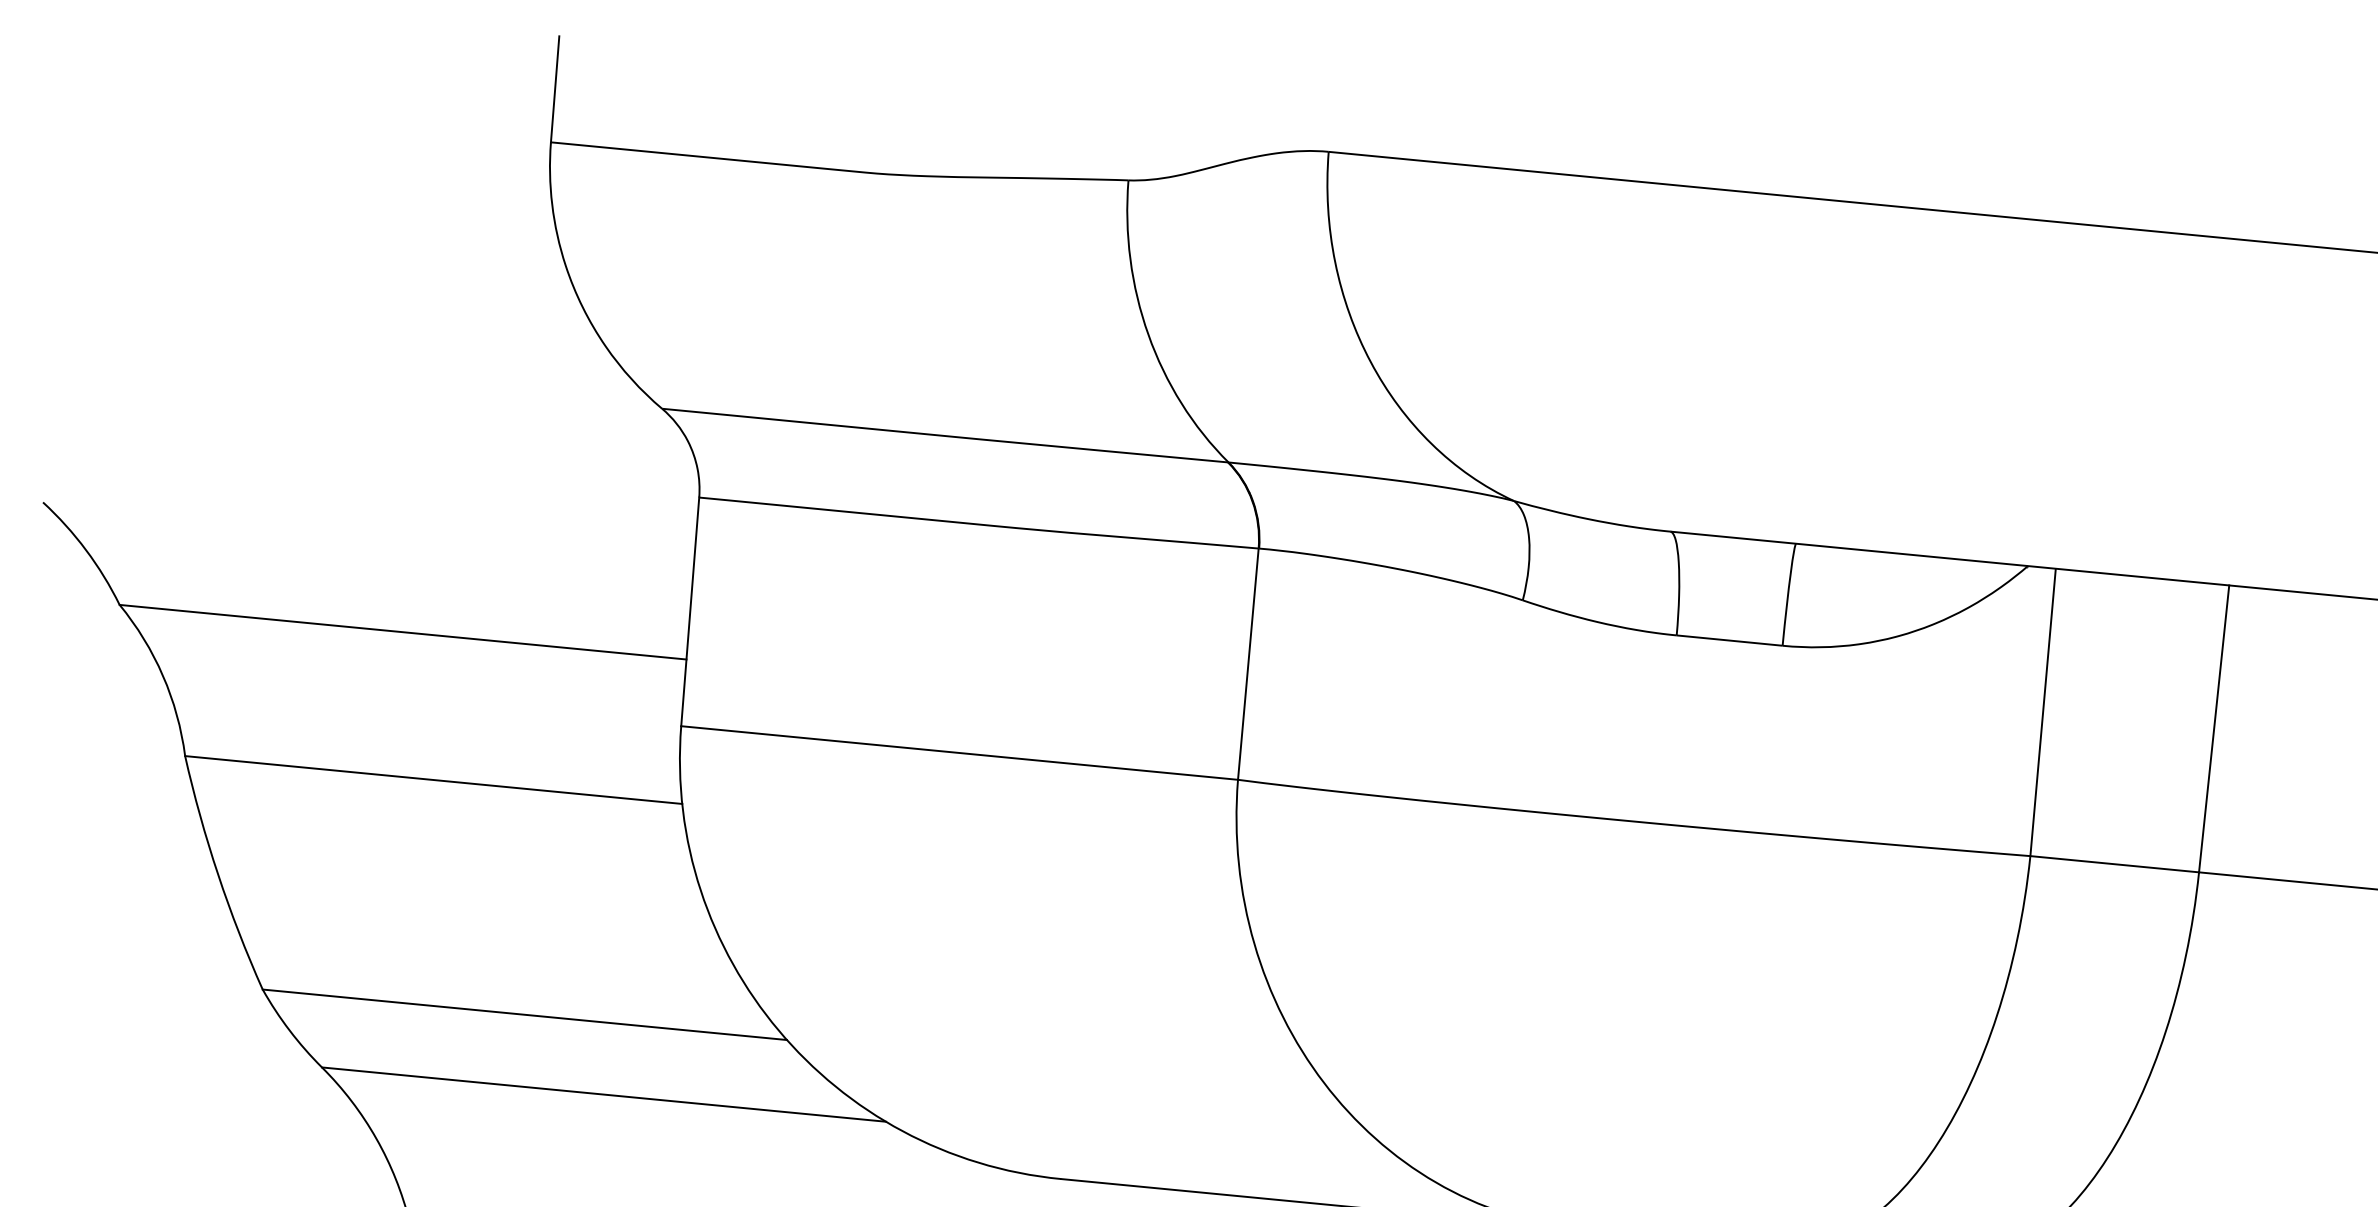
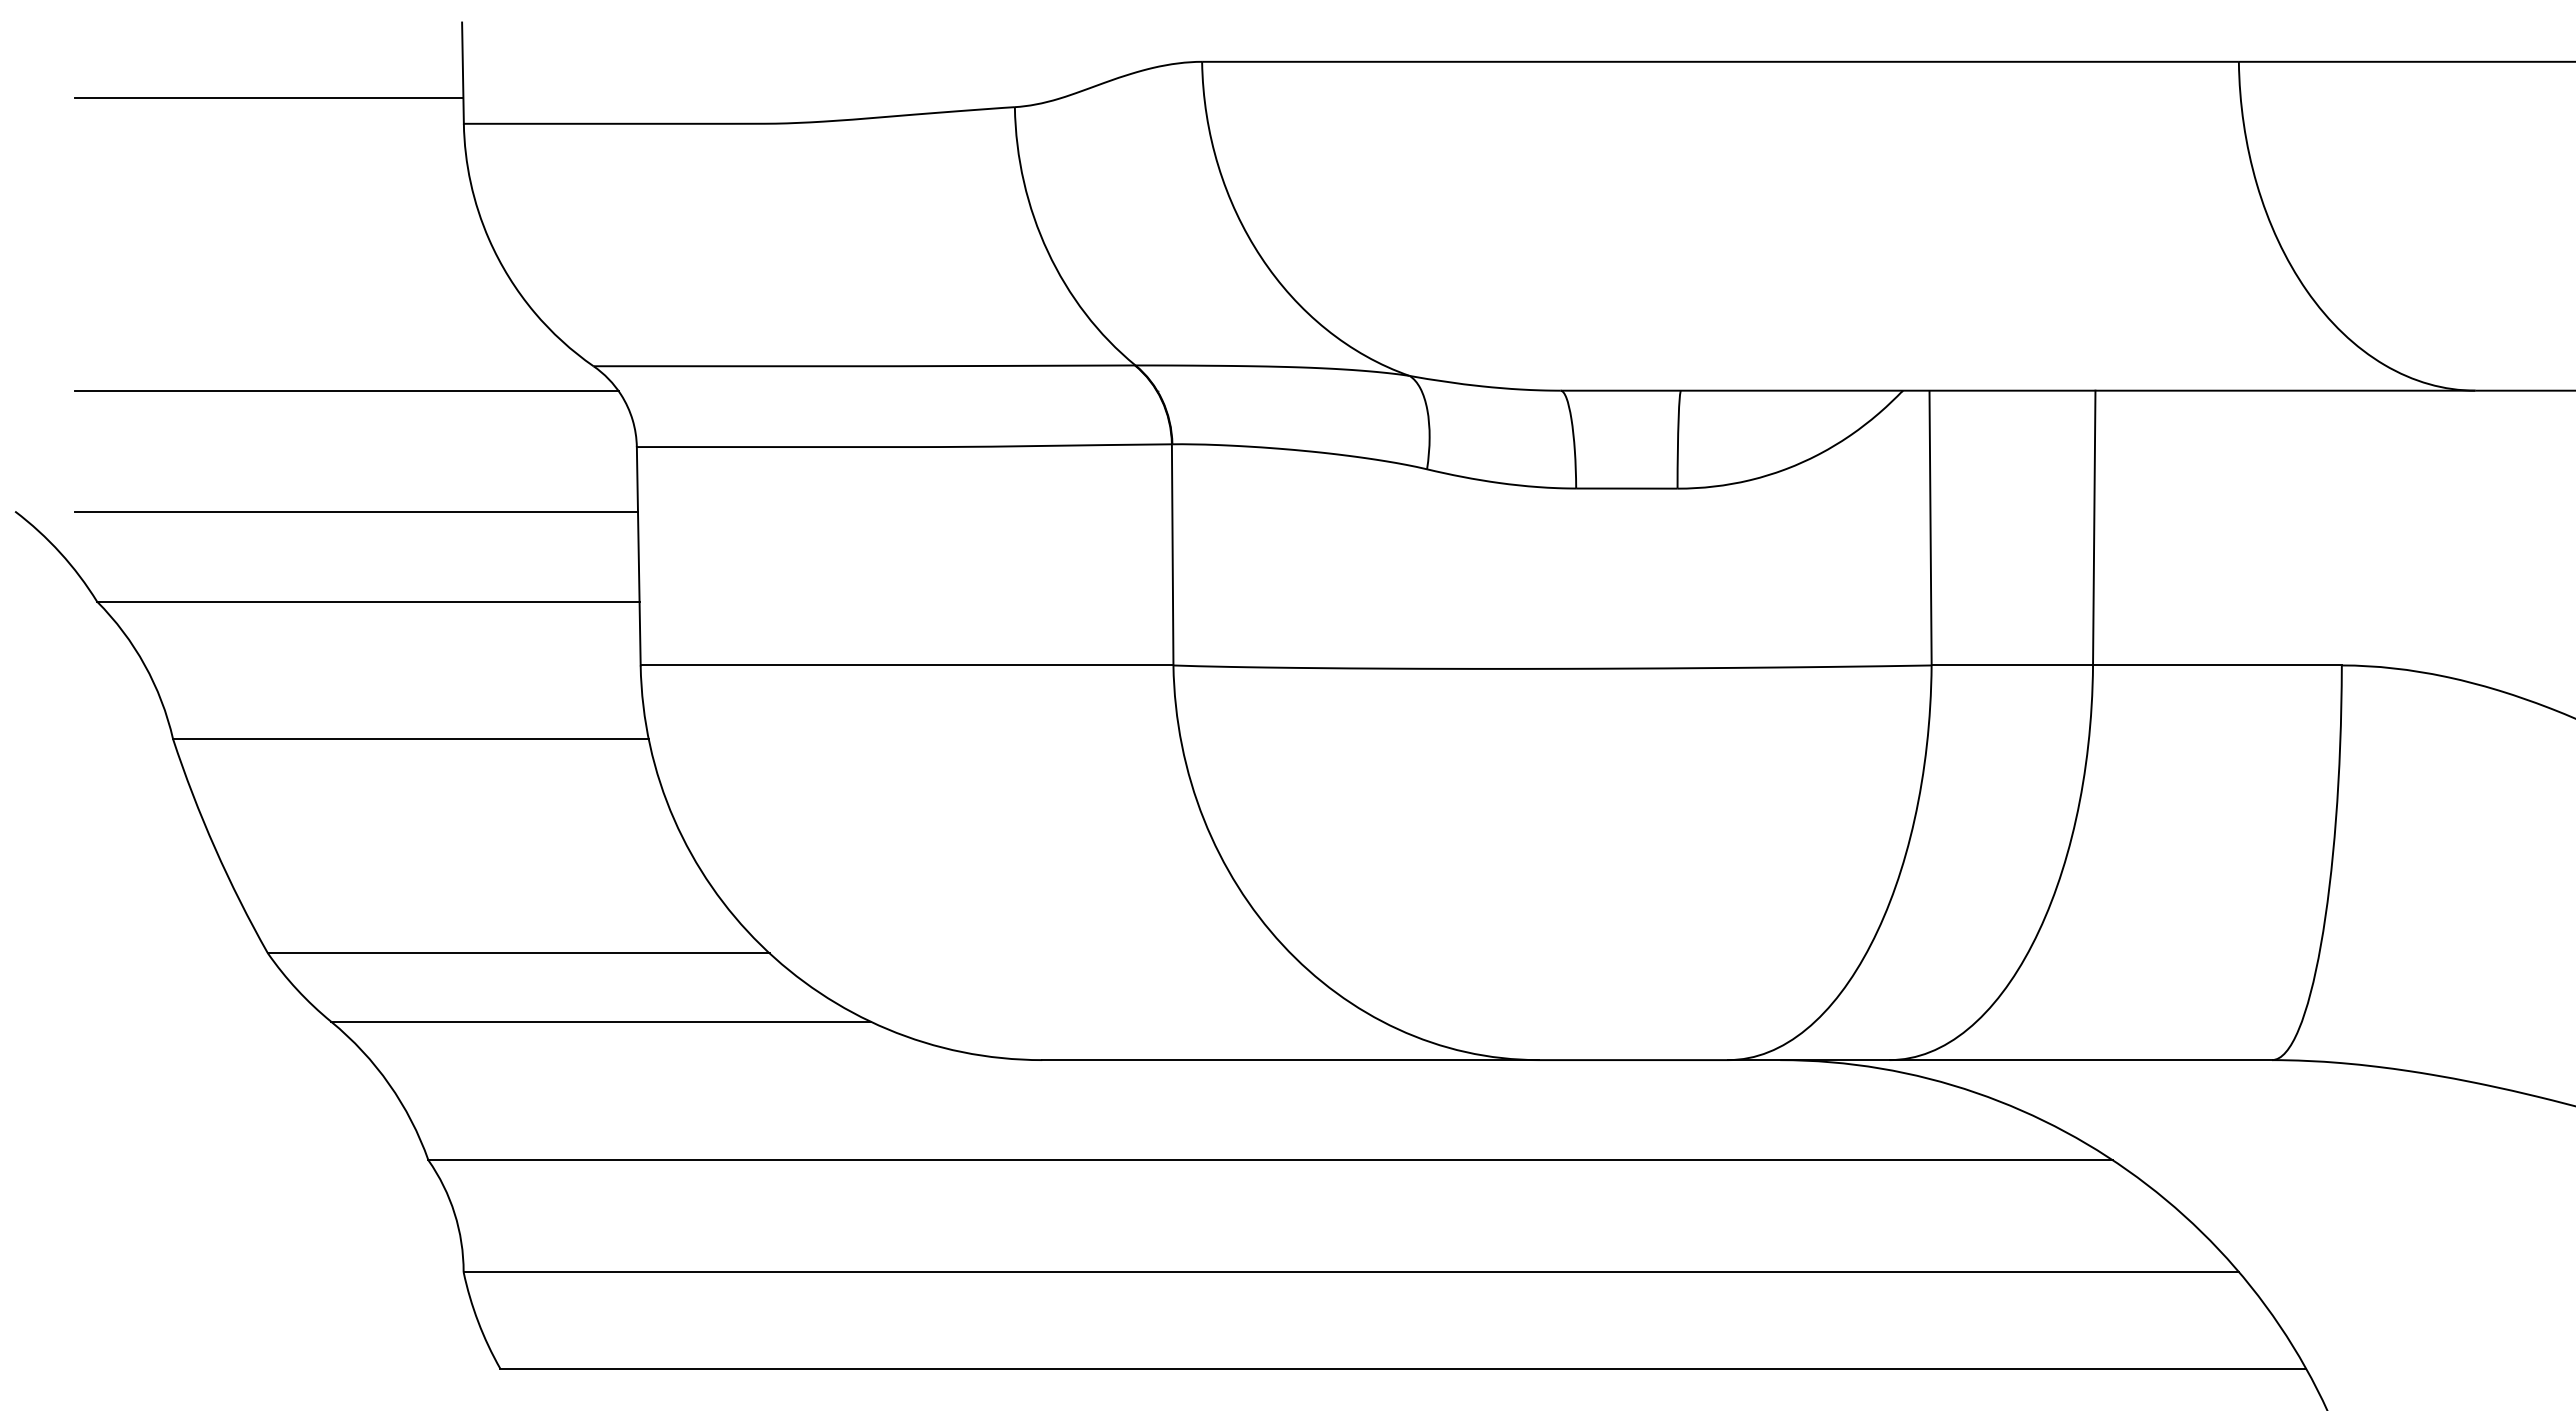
line: (350, 96) -> (269, 98), added
line: (401, 410) -> (346, 391), added
line: (399, 536) -> (356, 511), added

